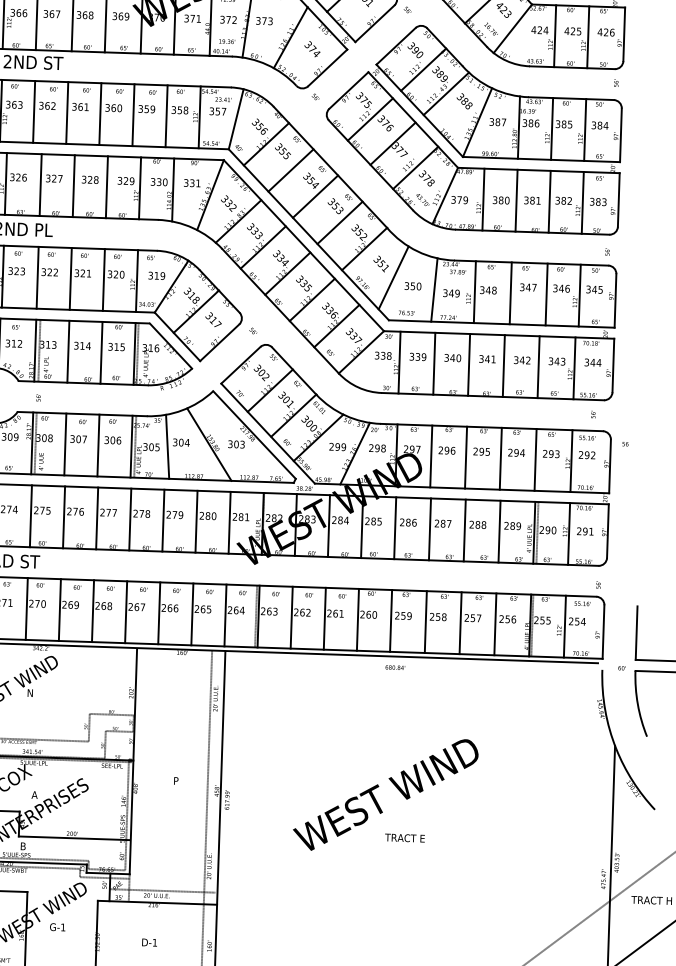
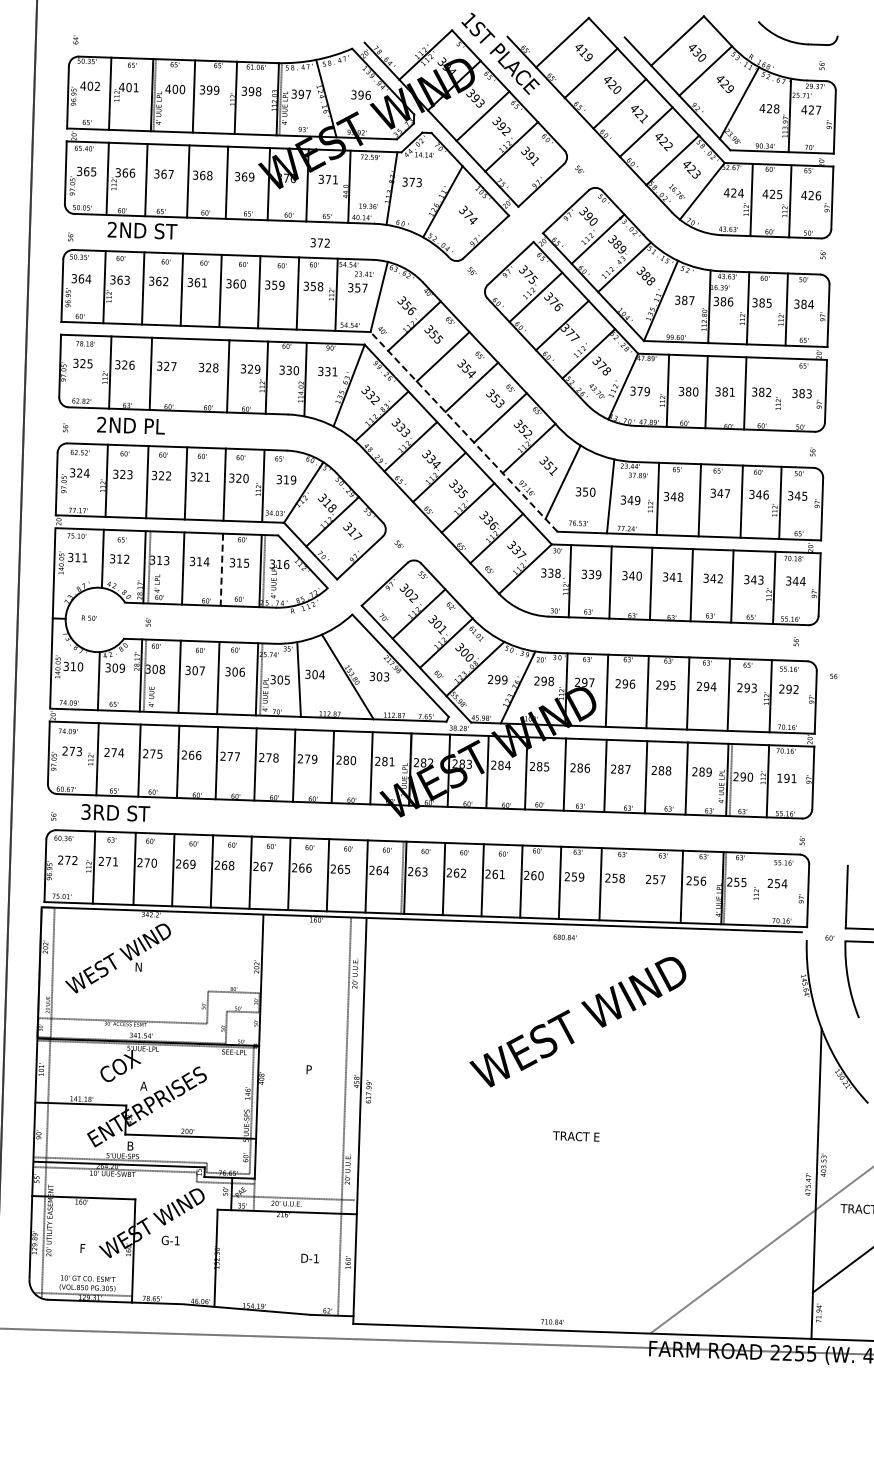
text: (227, 19) -> (319, 242), moved
line: (73, 186) -> (189, 375), removed
line: (582, 202) -> (783, 394), removed
line: (309, 234) -> (464, 431), solid -> dashed
line: (101, 353) -> (221, 570), solid -> dashed
text: (75, 511) -> (191, 754), 276 -> 266
text: (578, 530) -> (779, 777), 291 -> 191
line: (460, 623) -> (641, 885), removed
line: (564, 626) -> (762, 889), removed
text: (385, 795) -> (577, 1022), moved
text: (149, 942) -> (309, 1258), moved

